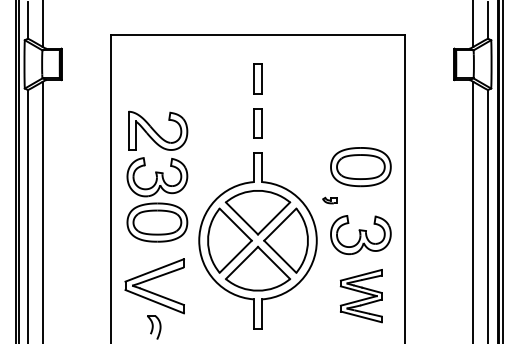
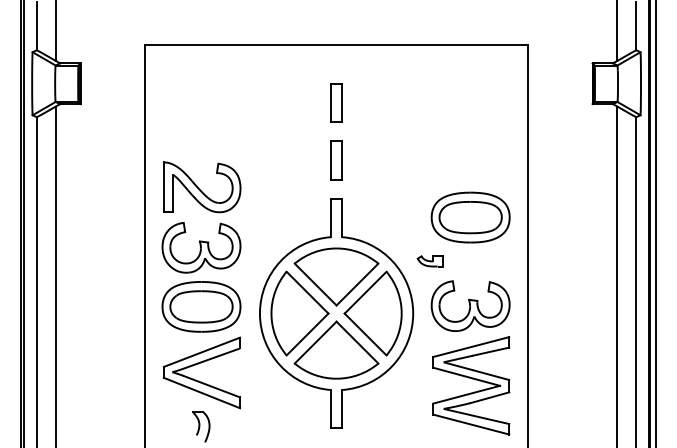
part: (157, 176) -> (201, 246), moved
part: (329, 200) -> (429, 261), size x1.43
part: (361, 295) -> (471, 384), size x1.43

